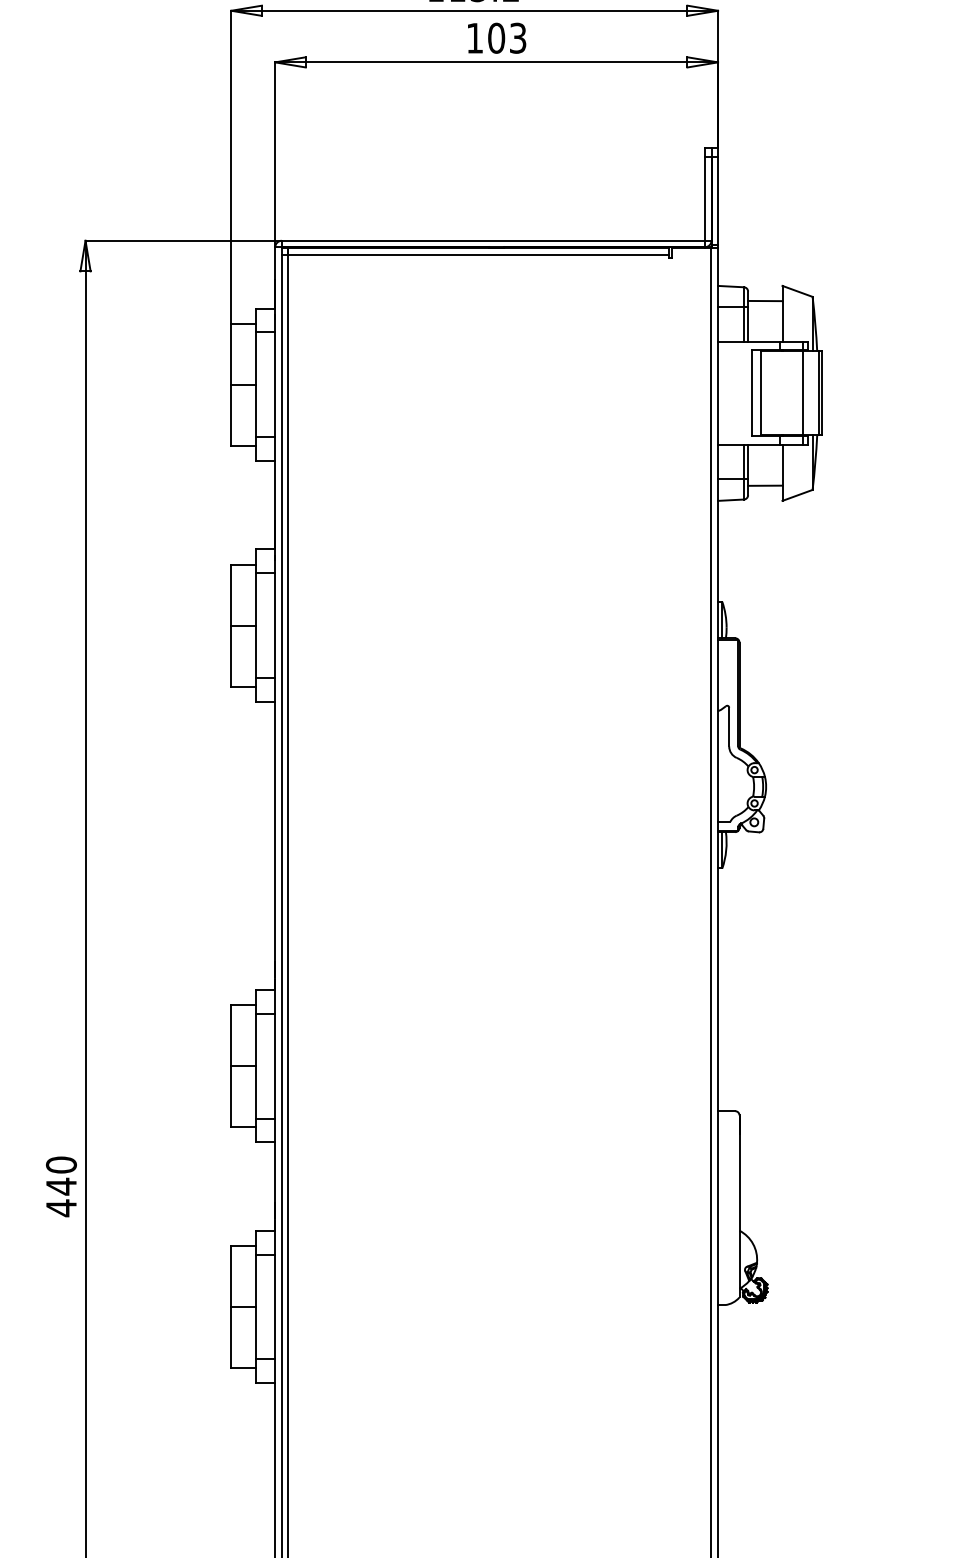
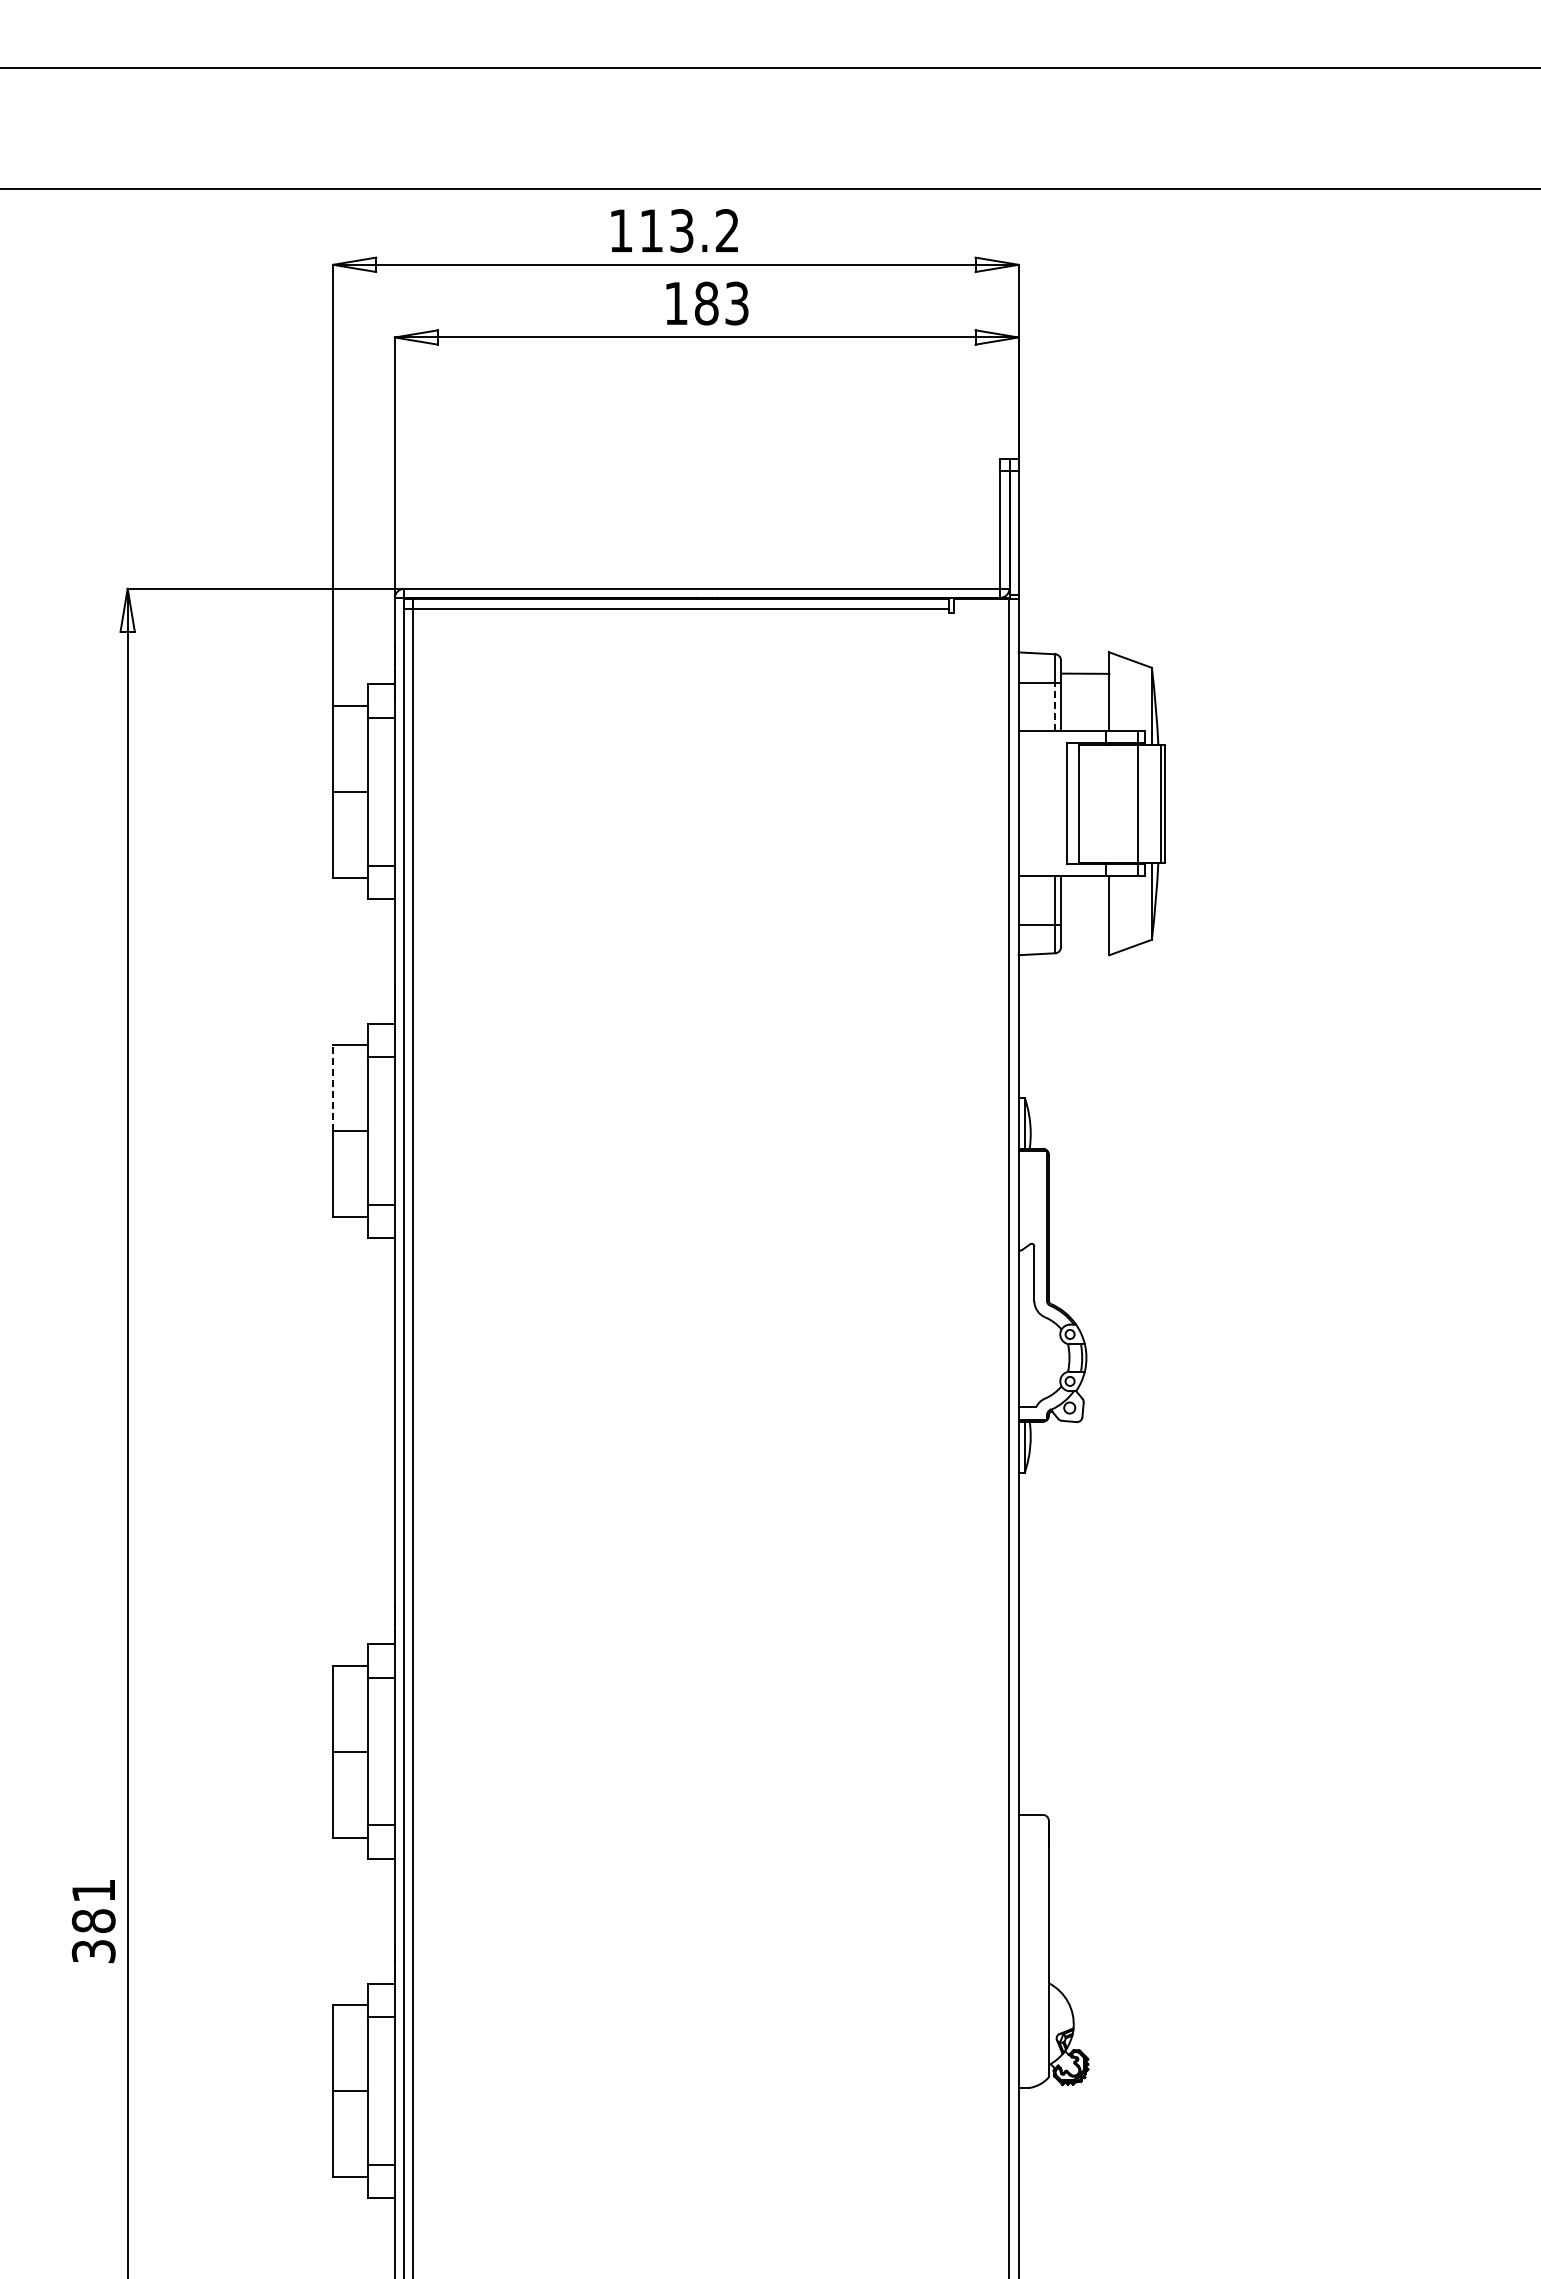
text: (496, 38) -> (706, 303), 103 -> 183
line: (744, 324) -> (1055, 706), solid -> dashed
line: (765, 485) -> (1085, 933), removed
line: (231, 594) -> (333, 1087), solid -> dashed
text: (61, 1186) -> (93, 1921), 440 -> 381

